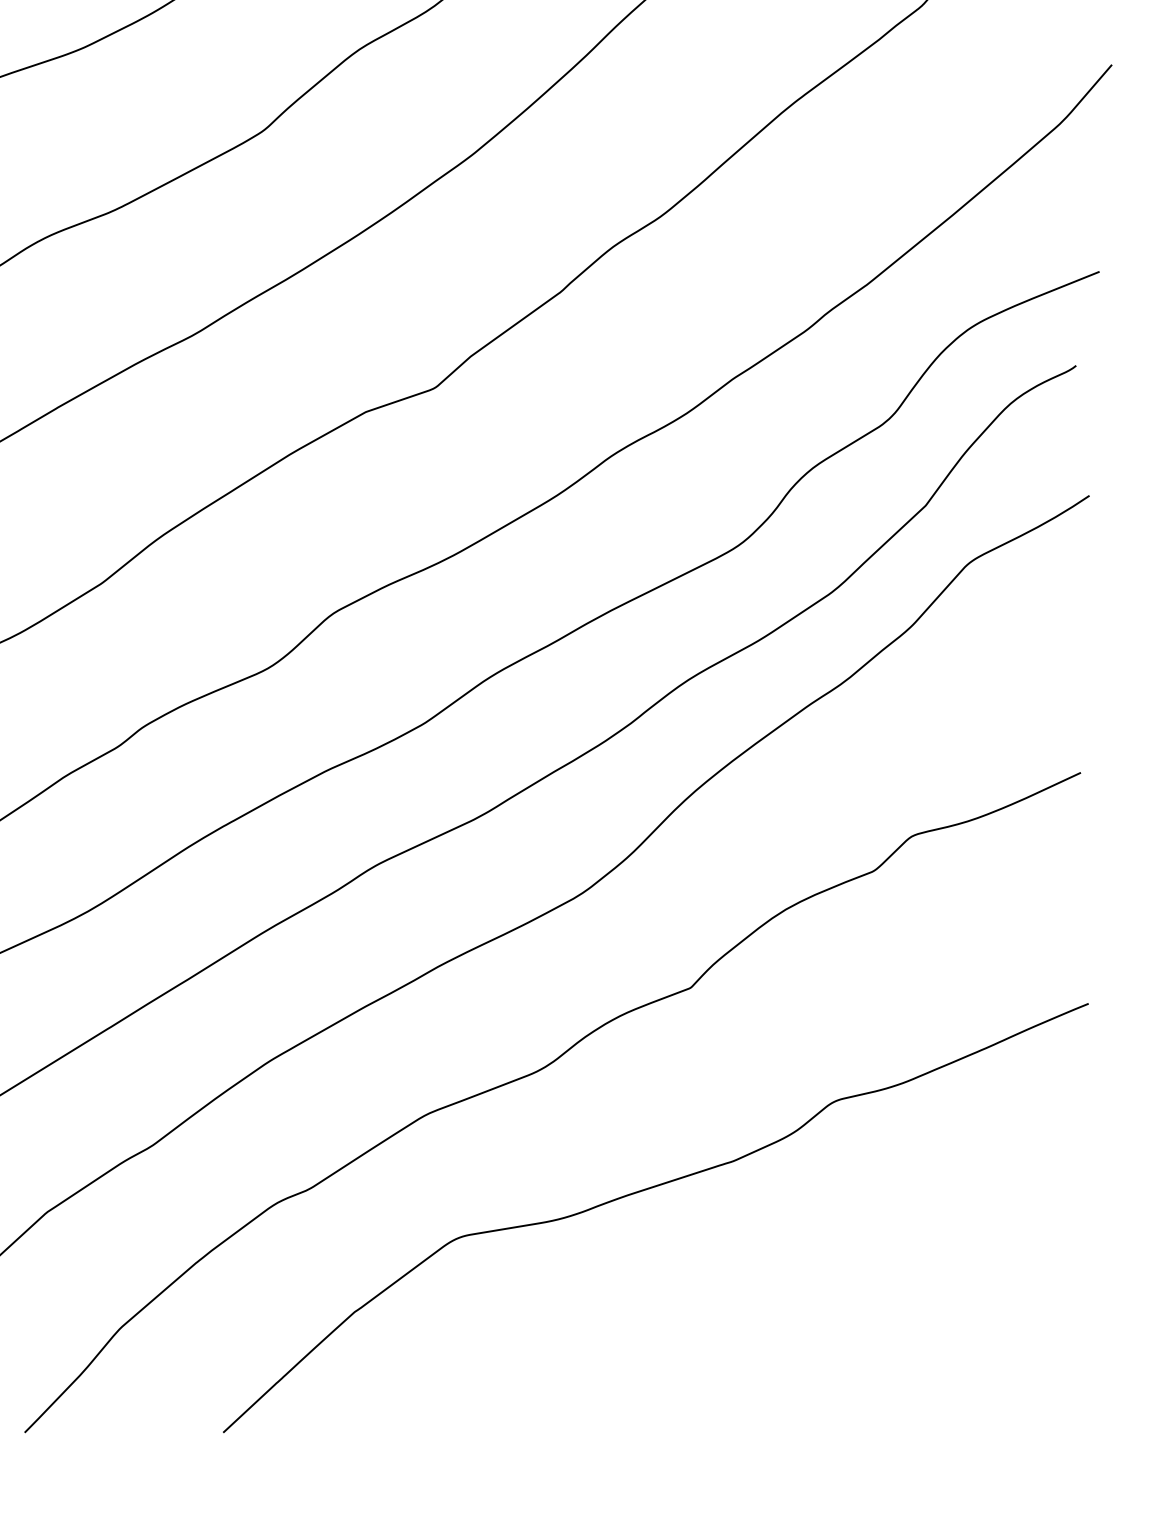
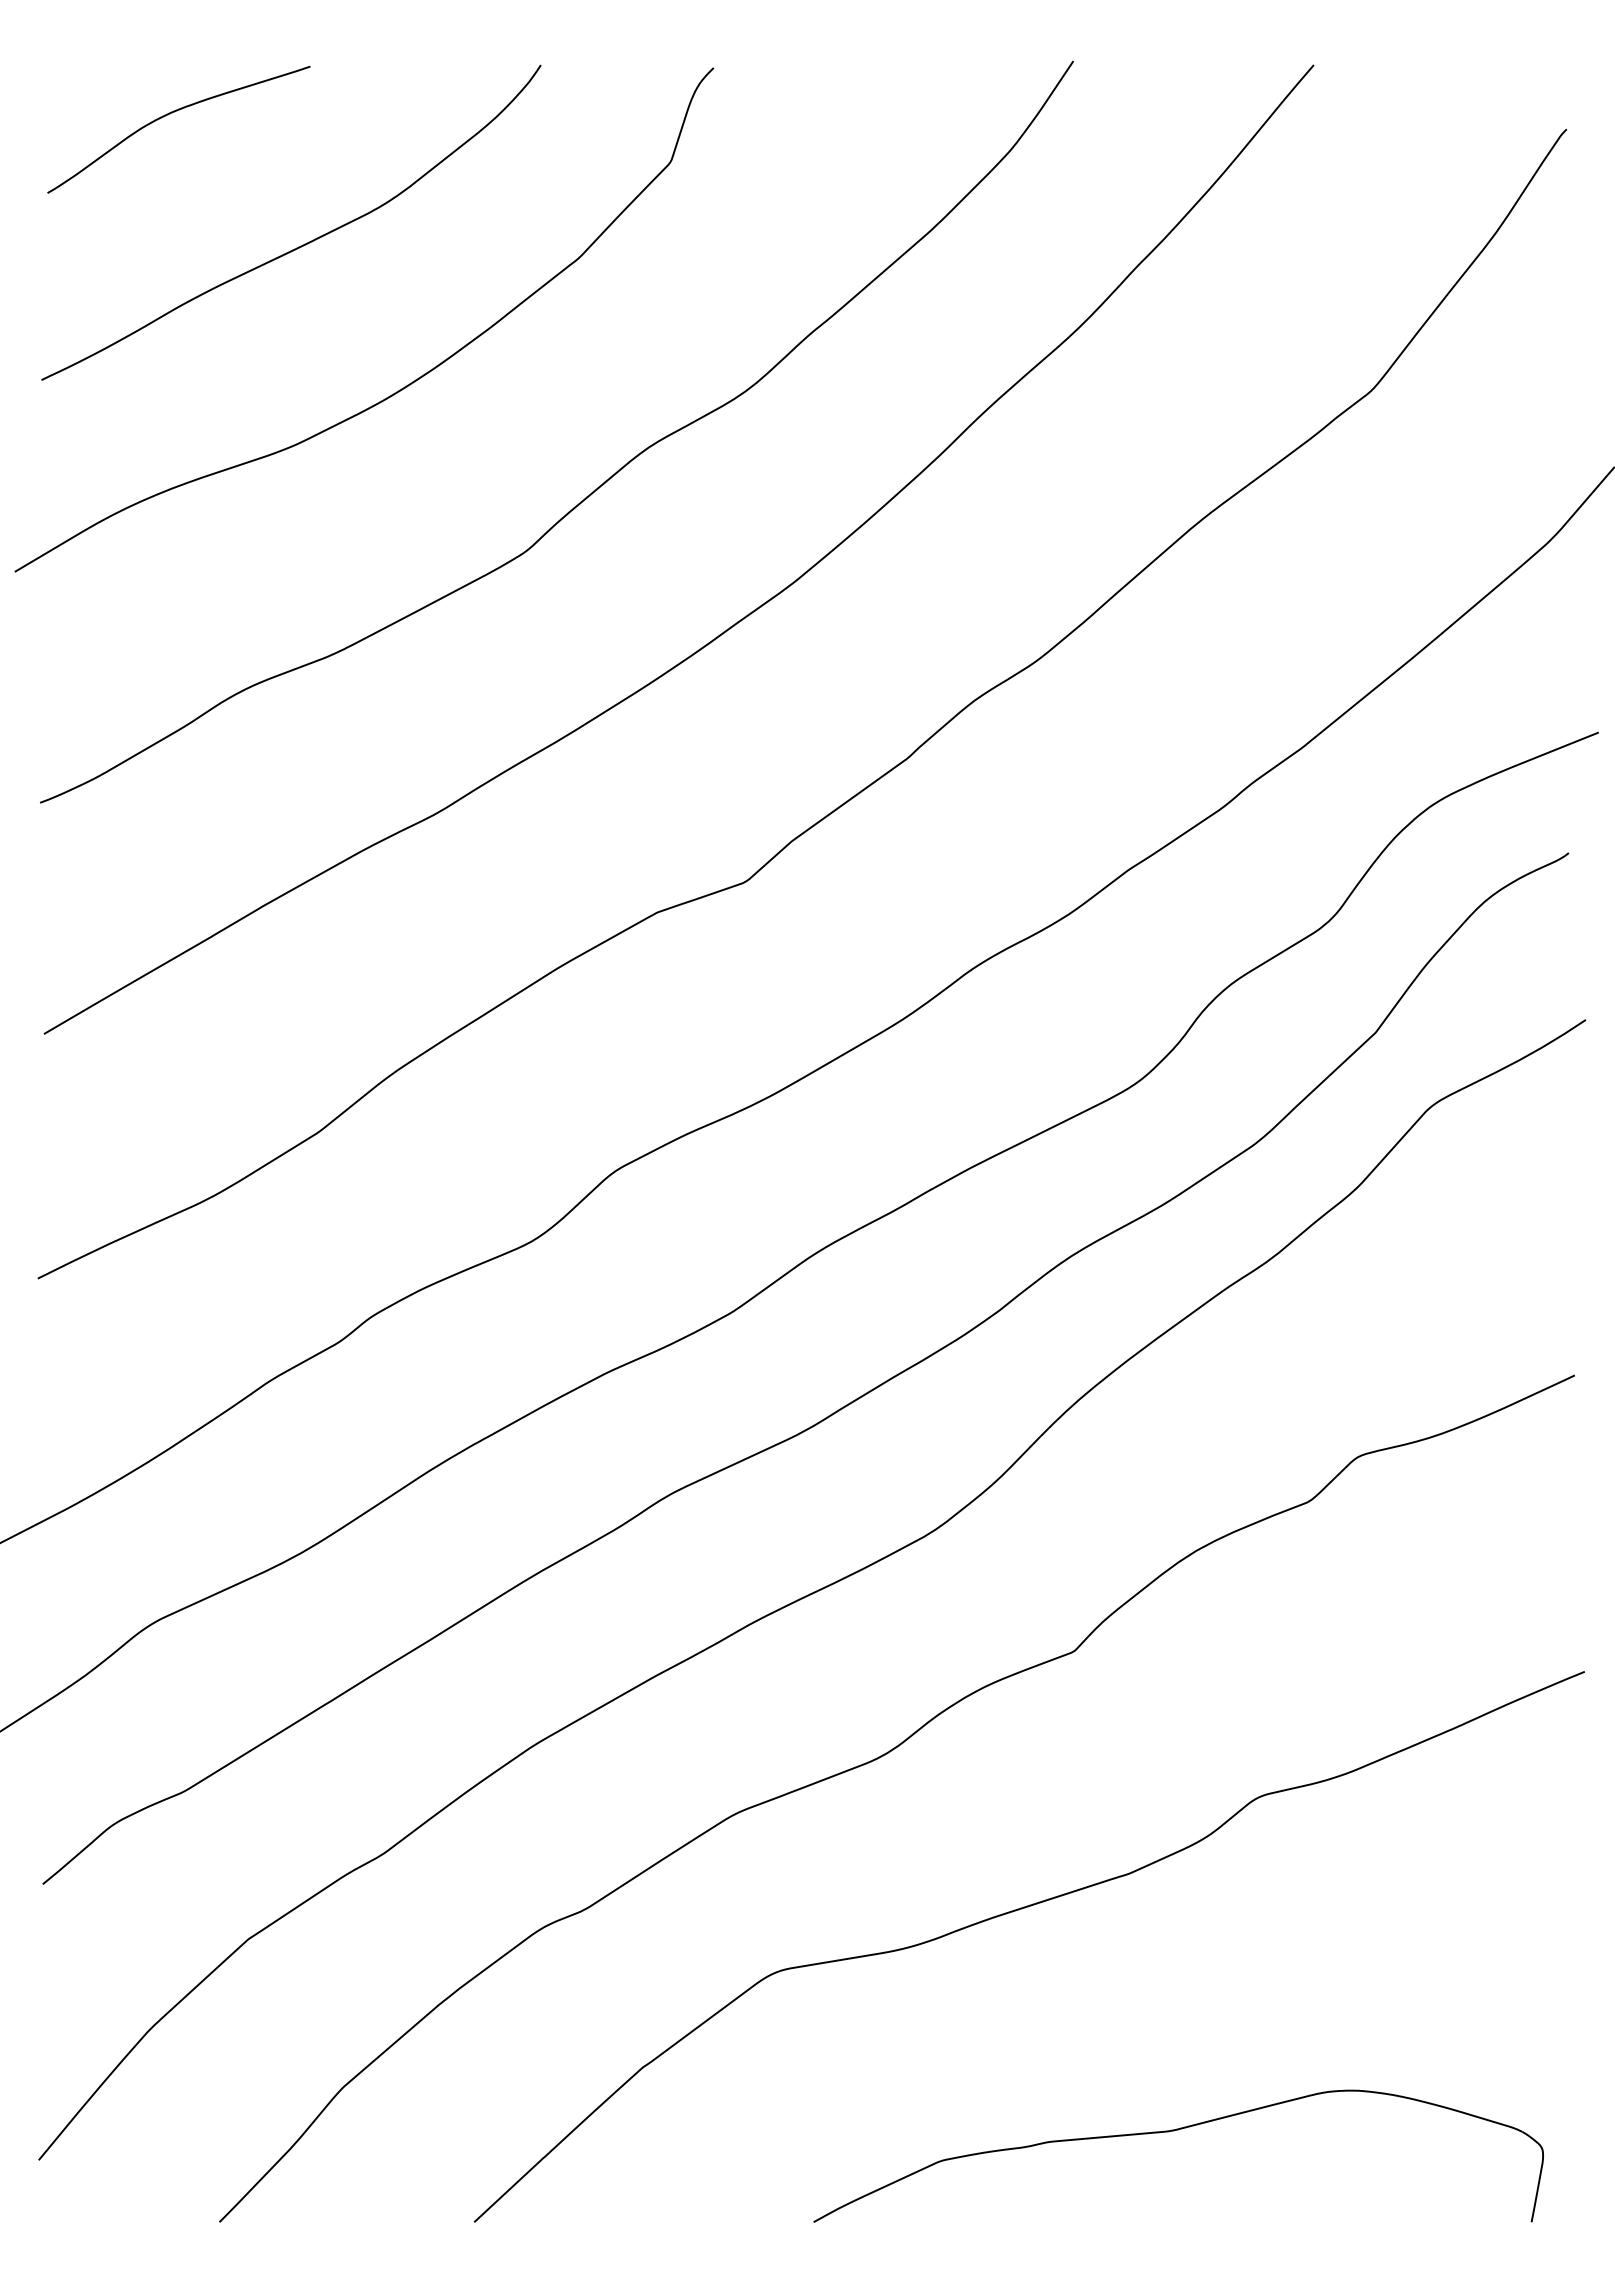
part: (768, 1362) -> (1174, 2131), added

